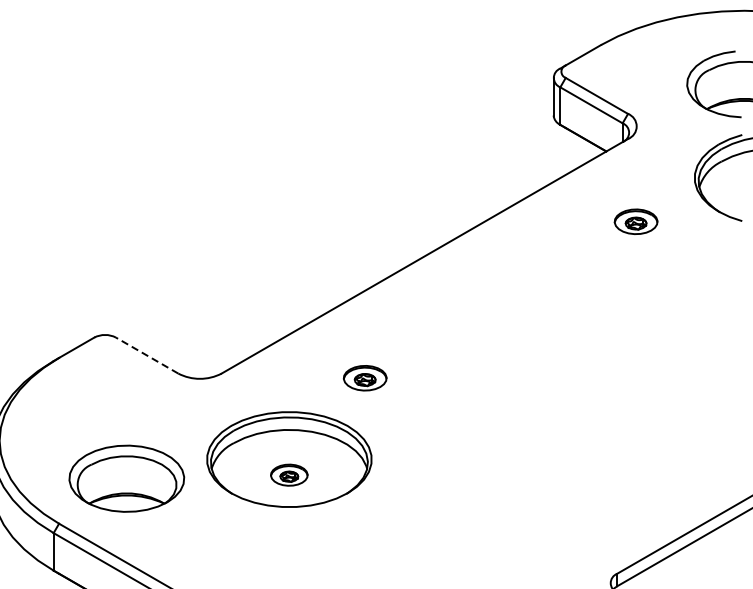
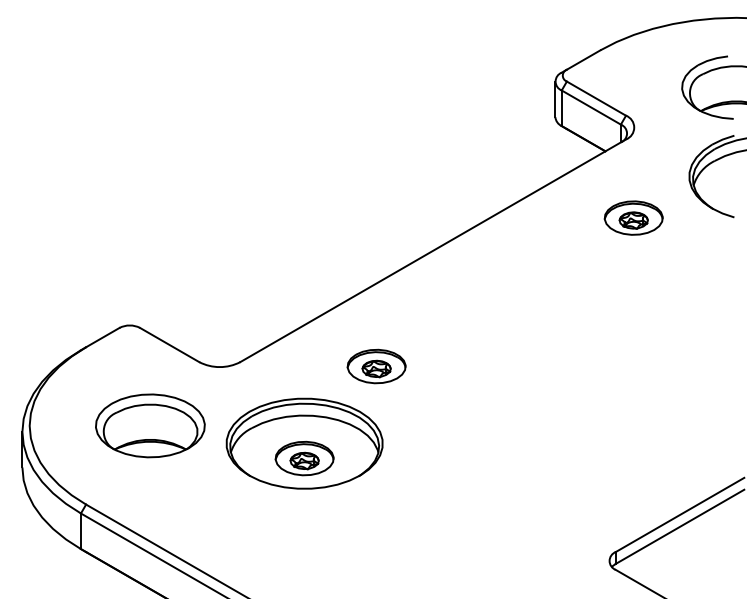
part: (635, 221) -> (633, 217), size x1.43
line: (146, 355) -> (169, 344), dashed -> solid
part: (365, 378) -> (376, 366), size x1.43
part: (289, 475) -> (304, 458), size x1.67
part: (126, 478) -> (150, 425), moved

